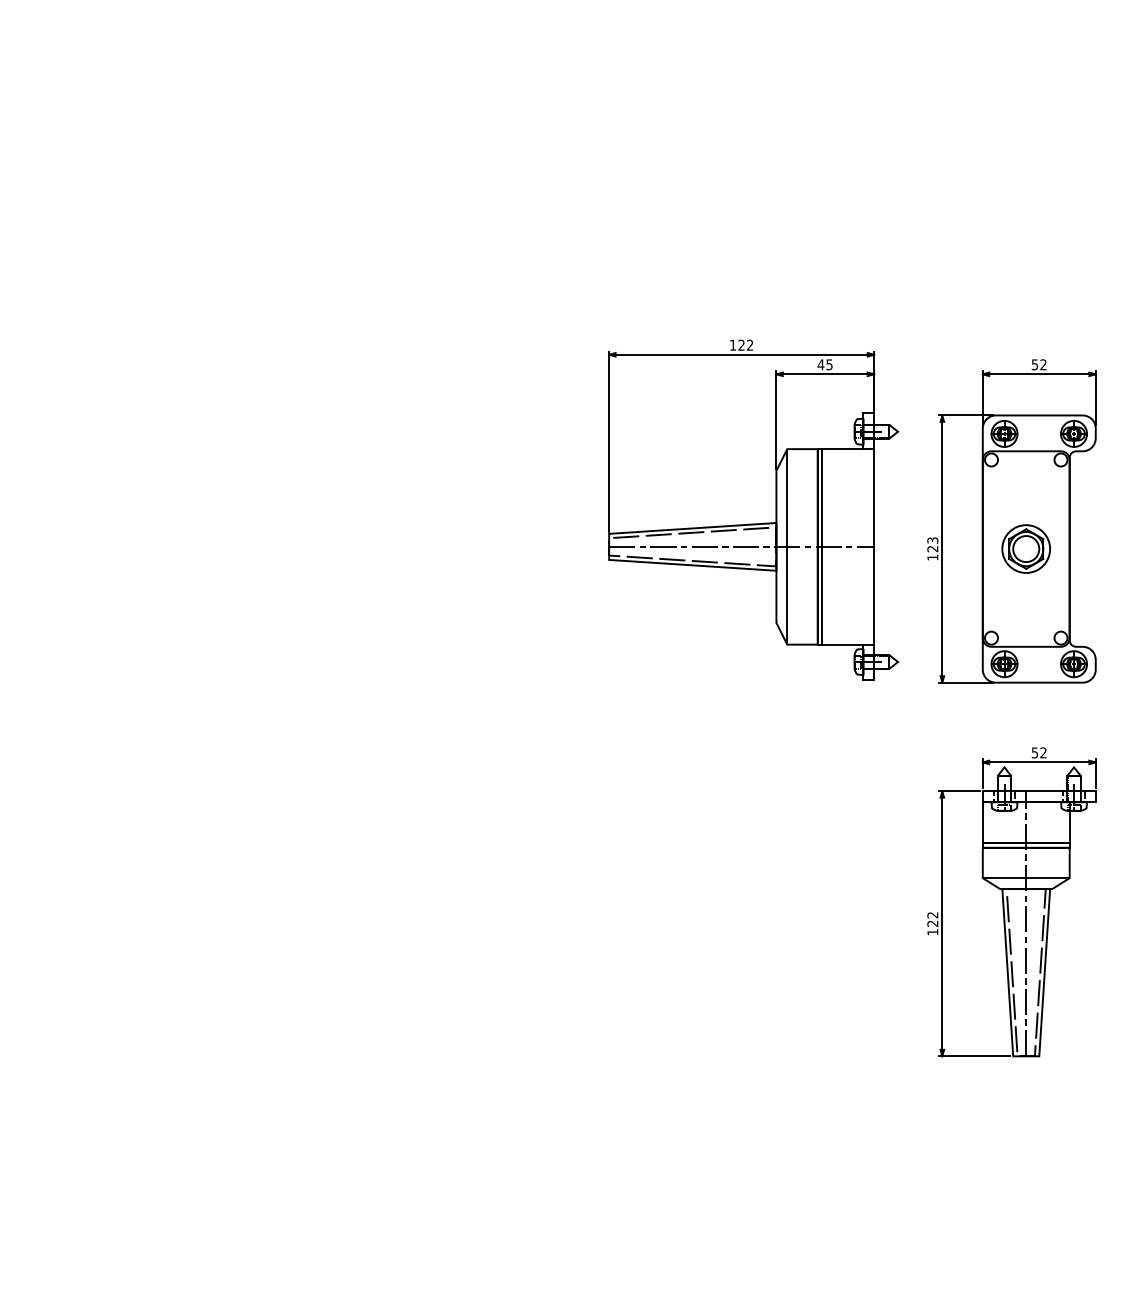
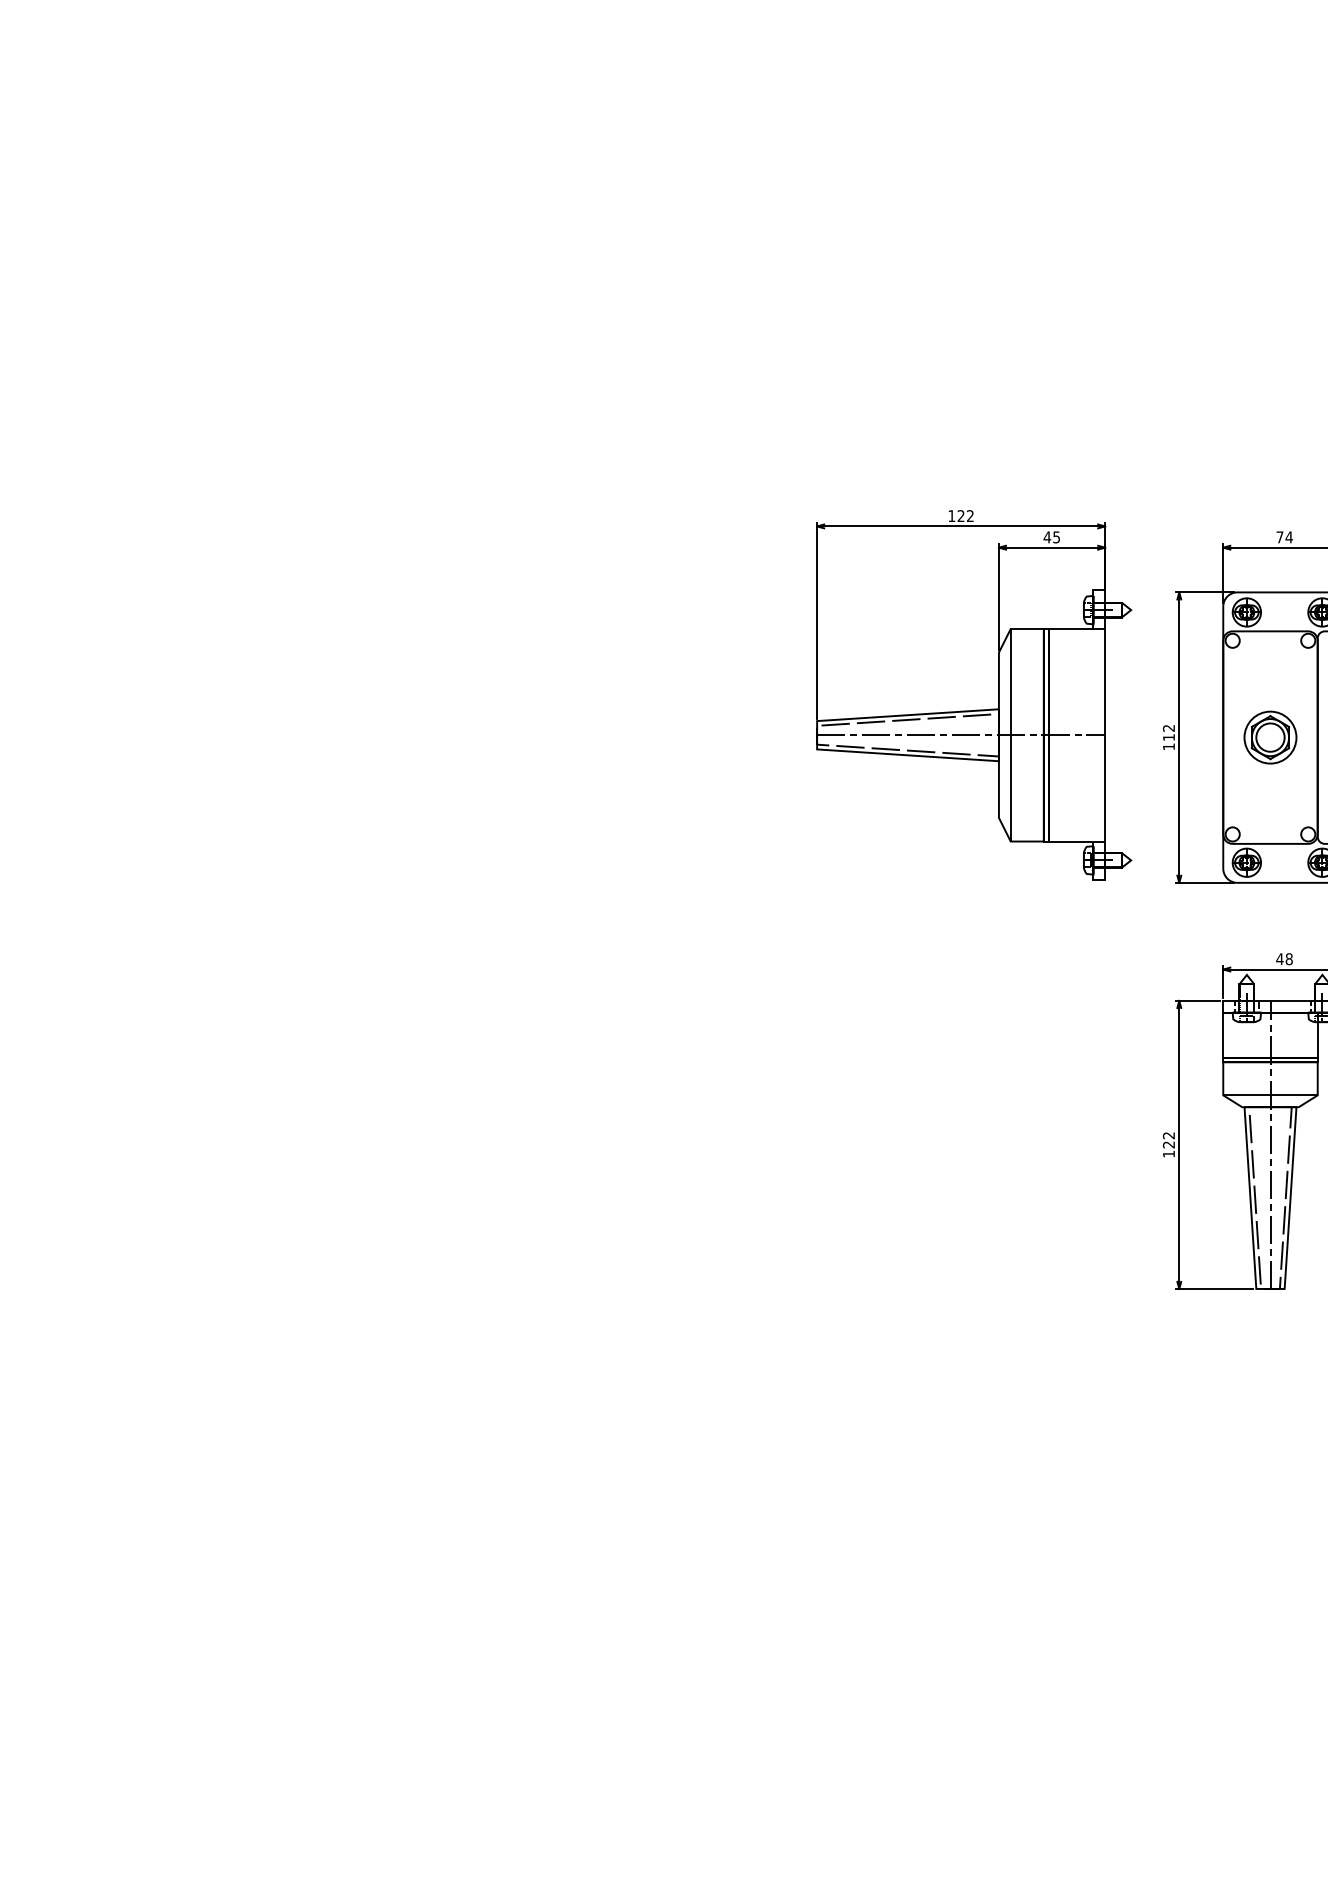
text: (1039, 364) -> (1284, 537), 52 -> 74
text: (932, 545) -> (1168, 733), 123 -> 112
text: (1039, 753) -> (1284, 959), 52 -> 48

